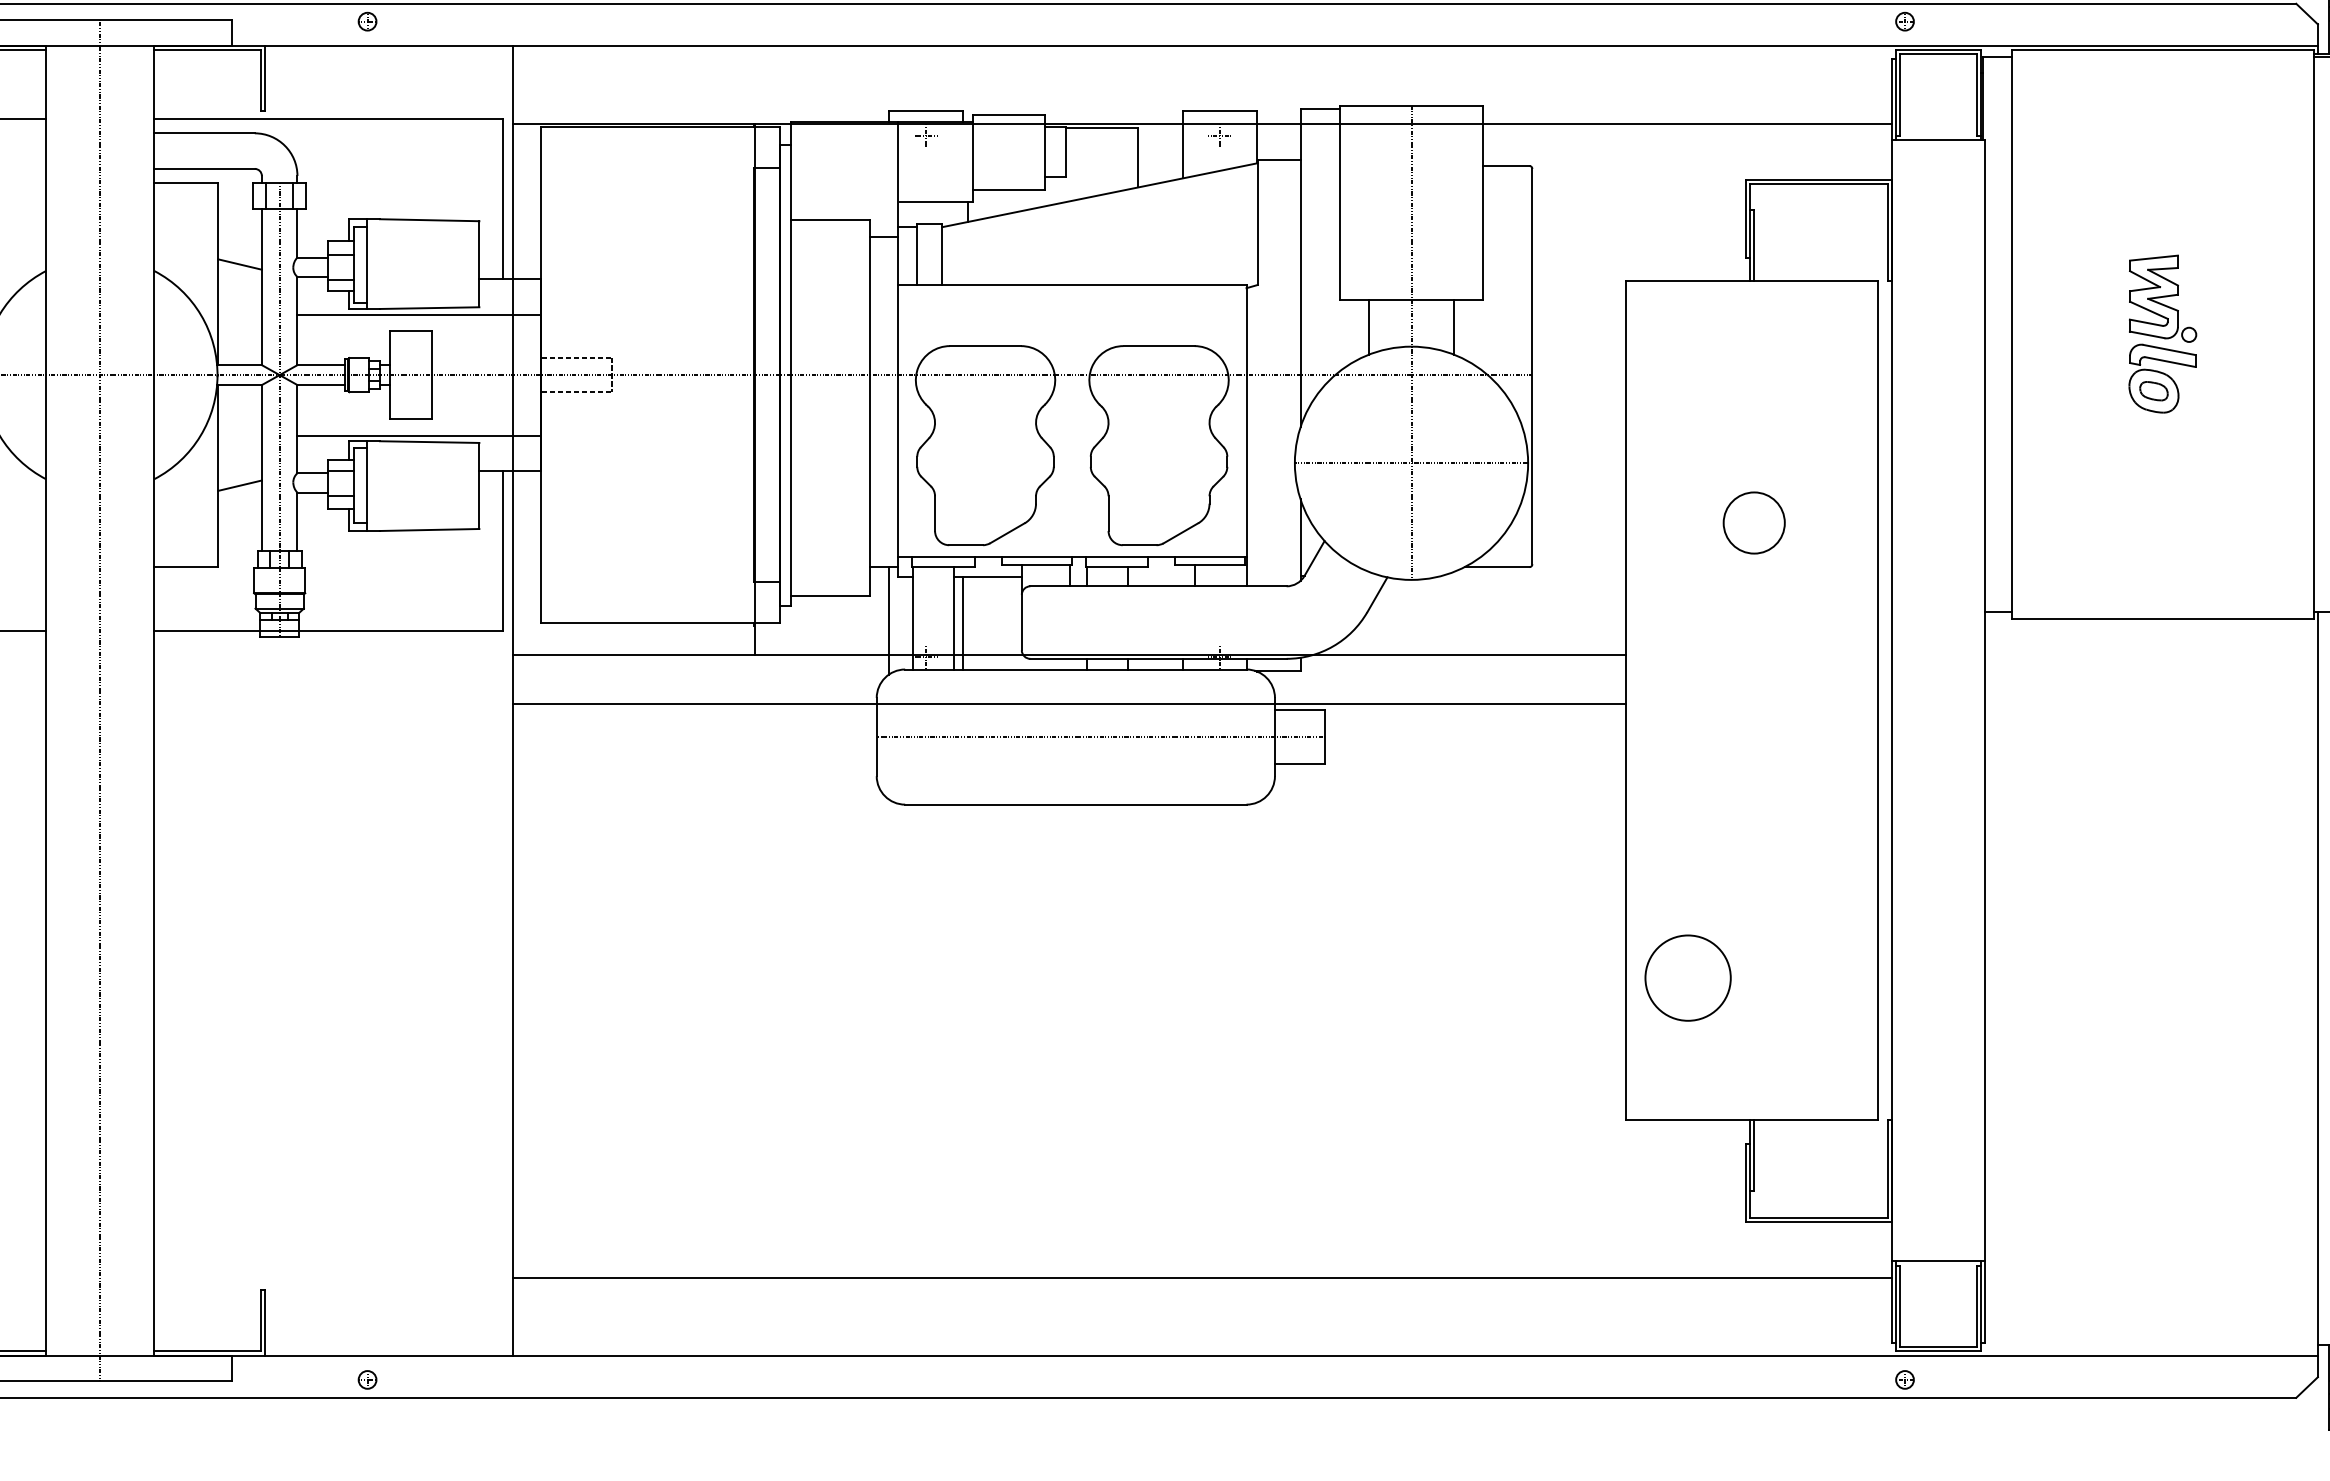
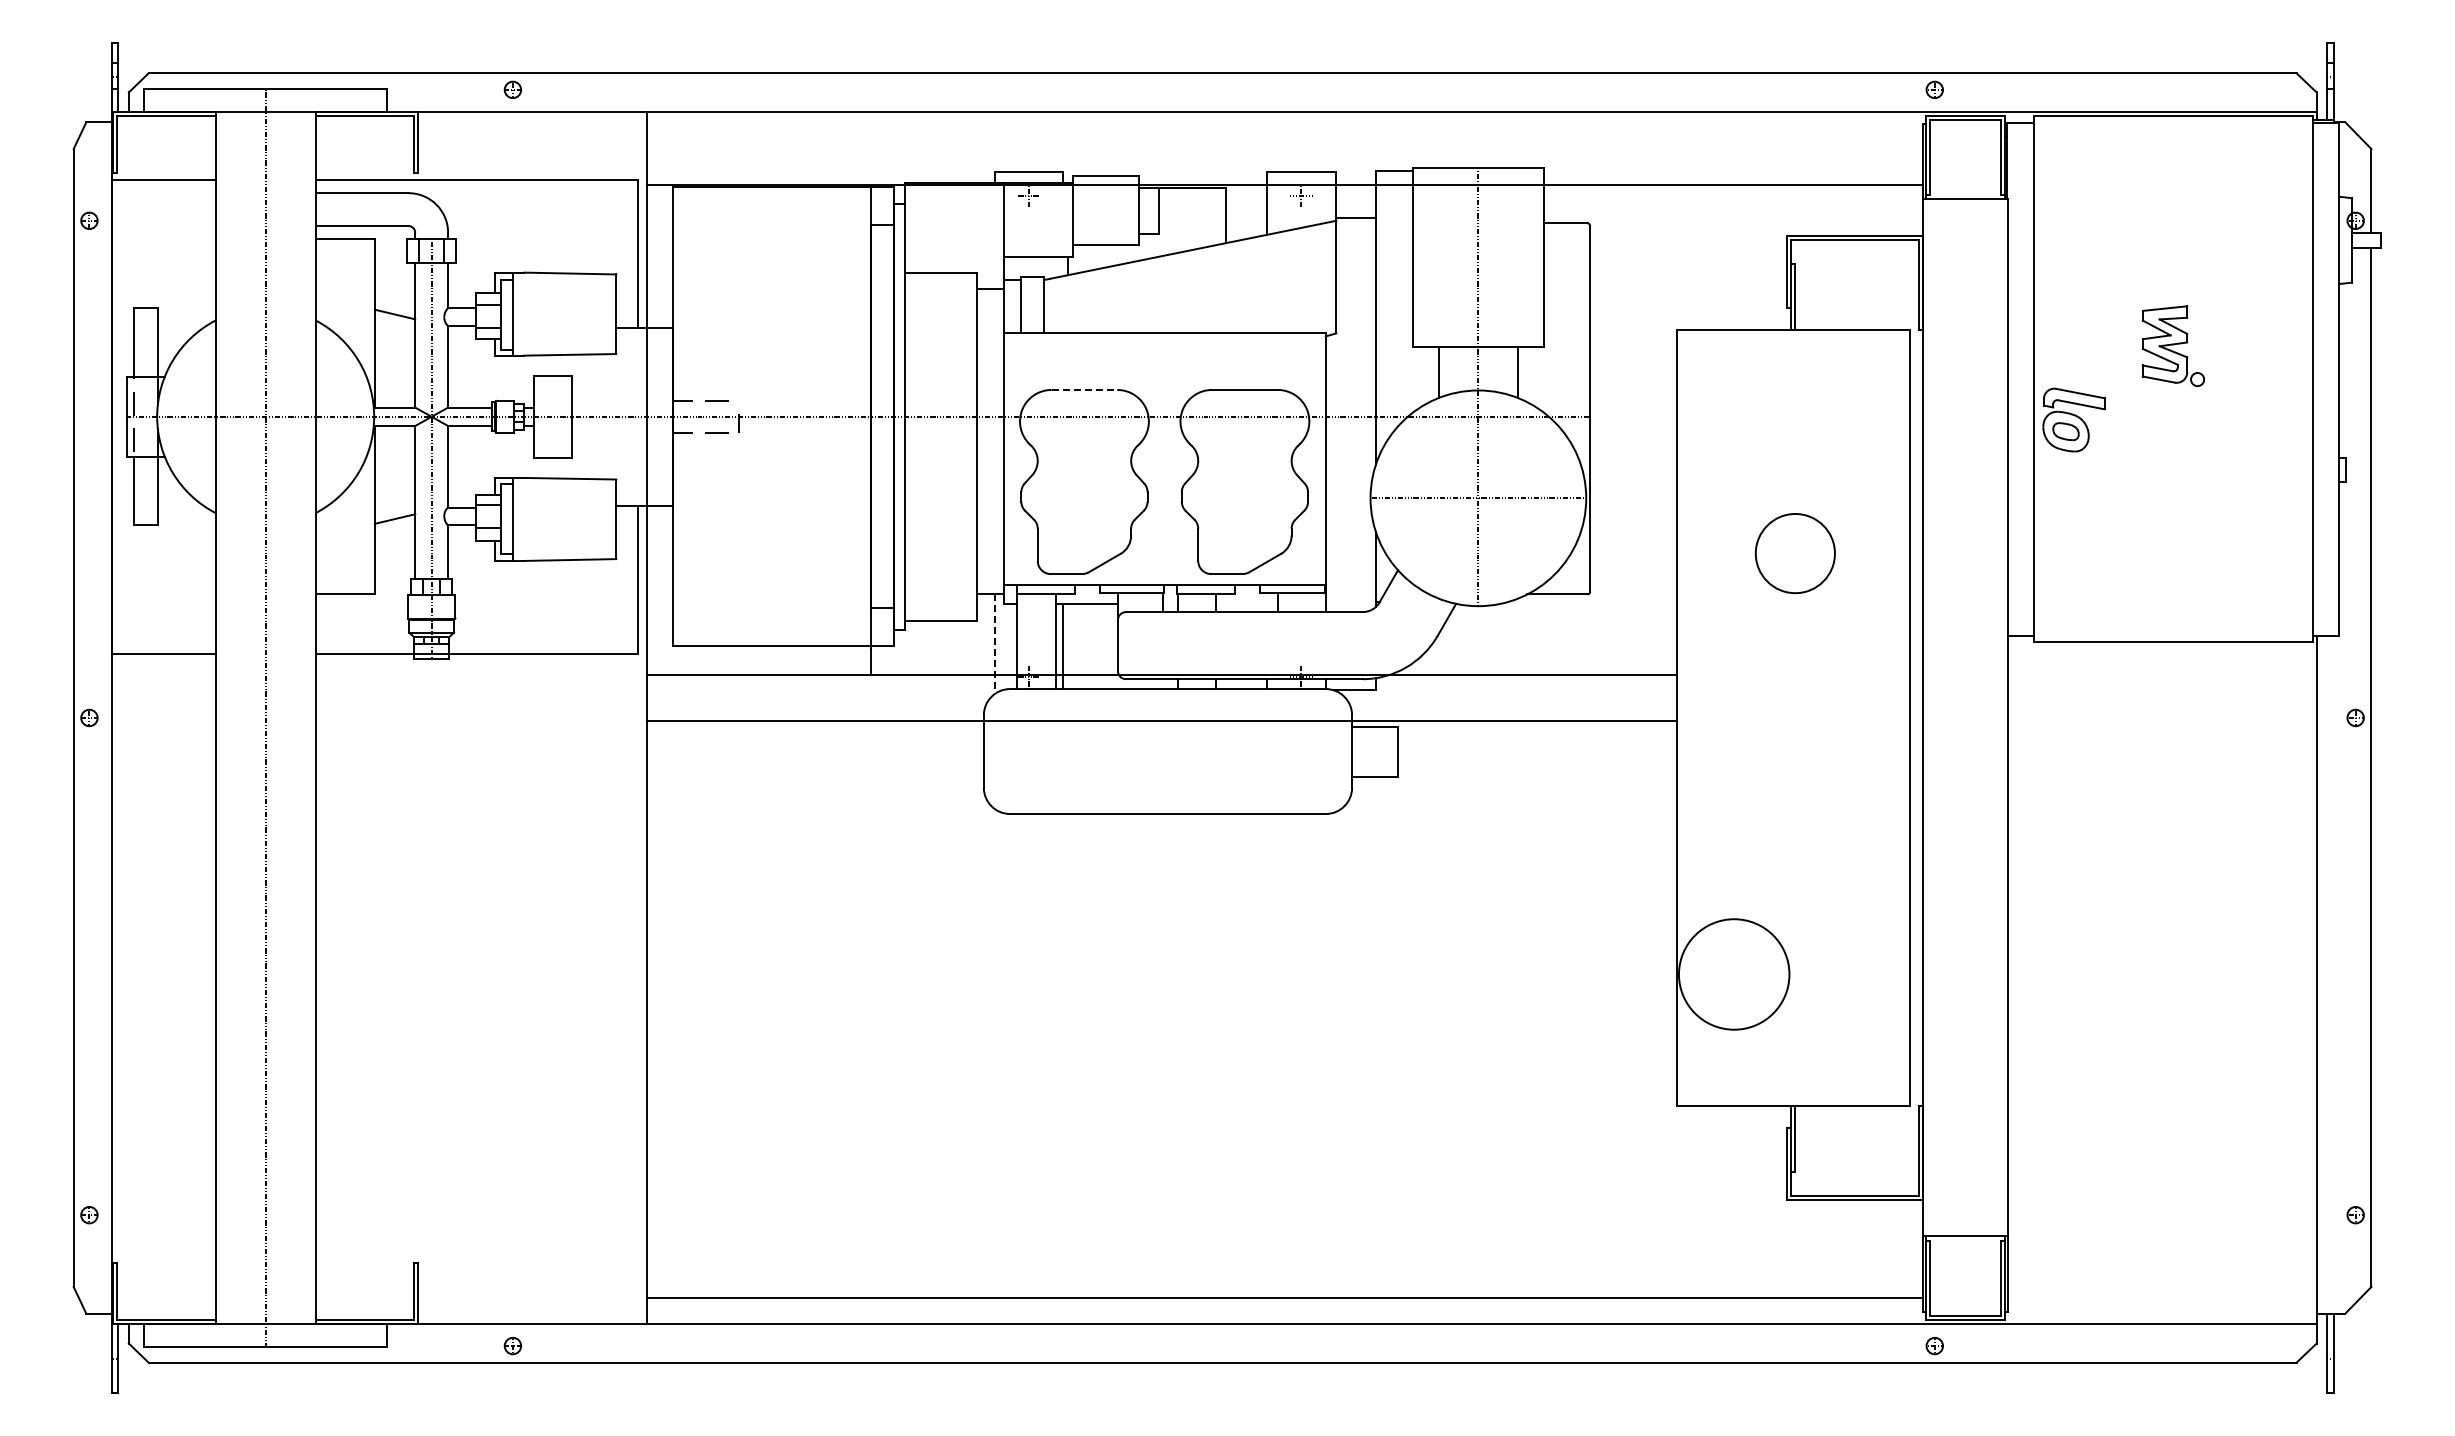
line: (418, 314) -> (560, 360), removed
line: (985, 345) -> (1084, 389), solid -> dashed
part: (2162, 378) -> (2073, 419), moved
line: (418, 435) -> (560, 472), removed
circle: (1754, 522) -> (1795, 553), size x1.4
line: (889, 621) -> (995, 644), solid -> dashed
line: (1100, 737) -> (1190, 751), removed
circle: (1687, 978) -> (1733, 974), size x1.4
line: (1201, 1277) -> (1284, 1298), moved

